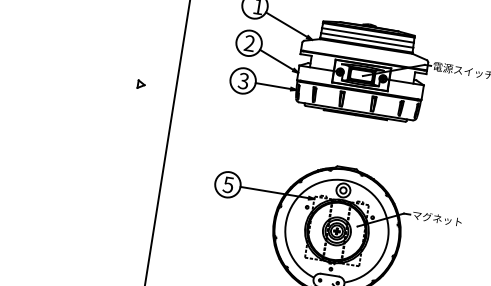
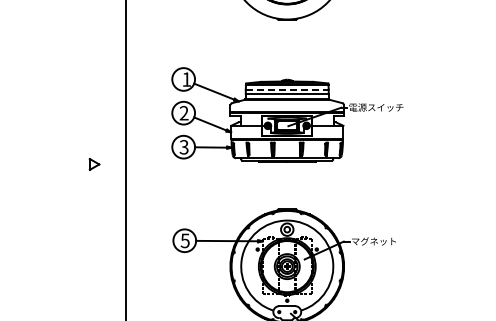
line: (368, 35) -> (287, 89), solid -> dashed
part: (141, 84) -> (94, 164), size x1.6

